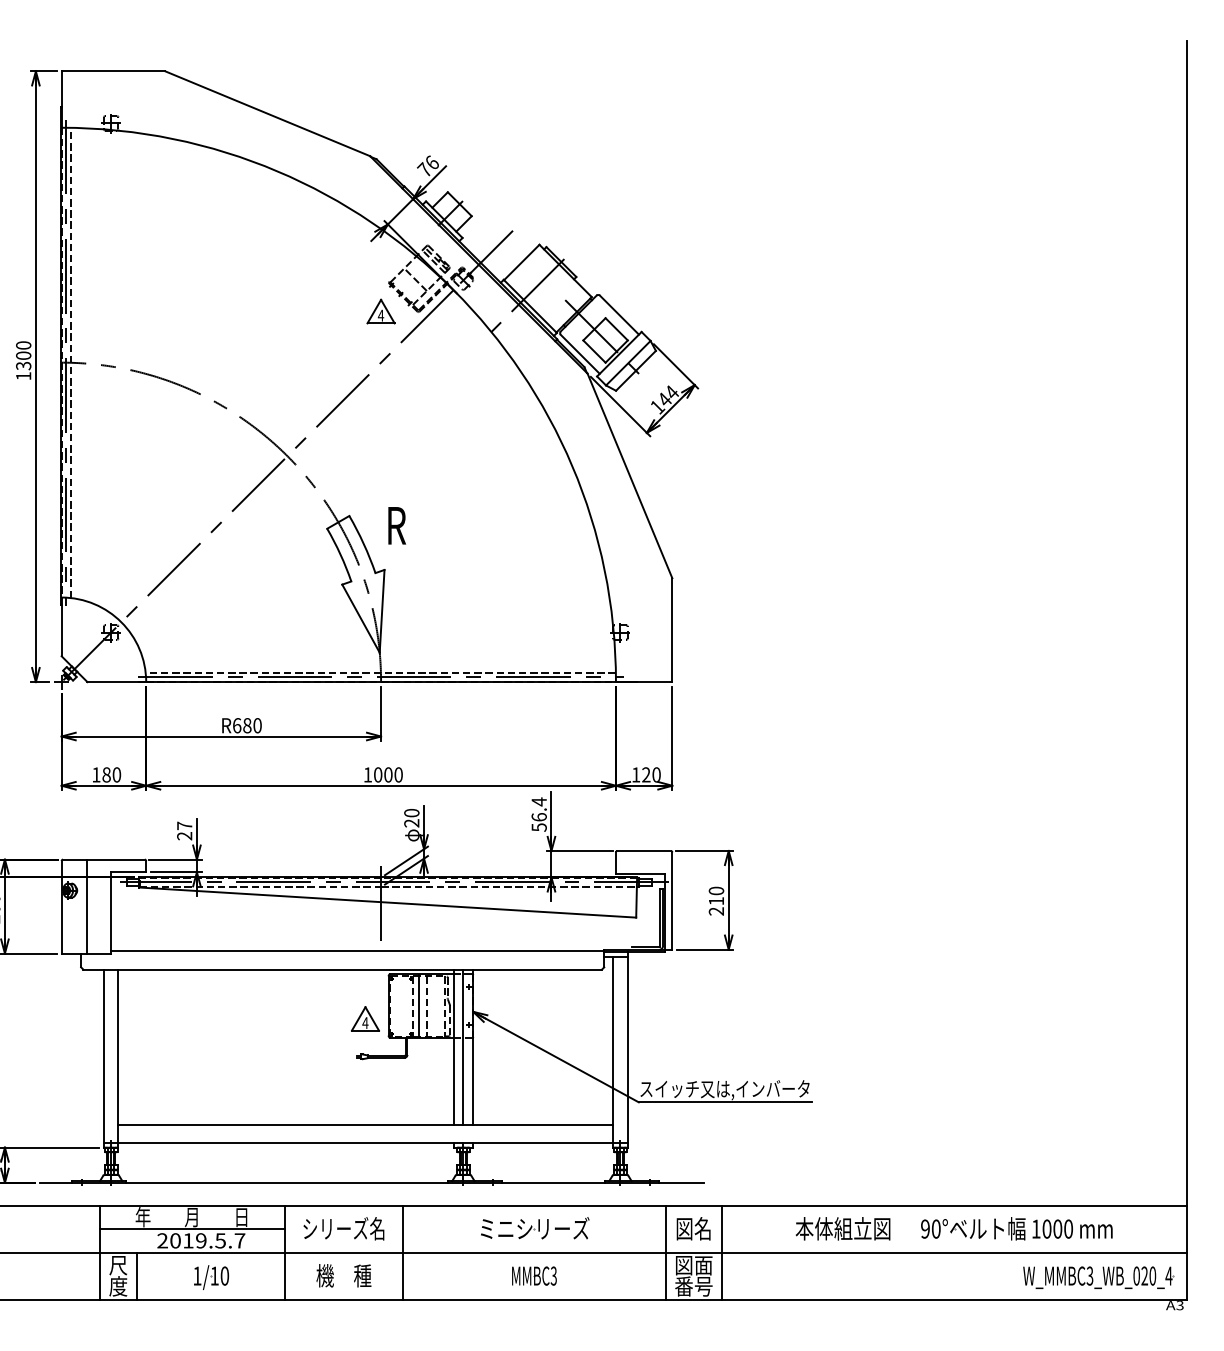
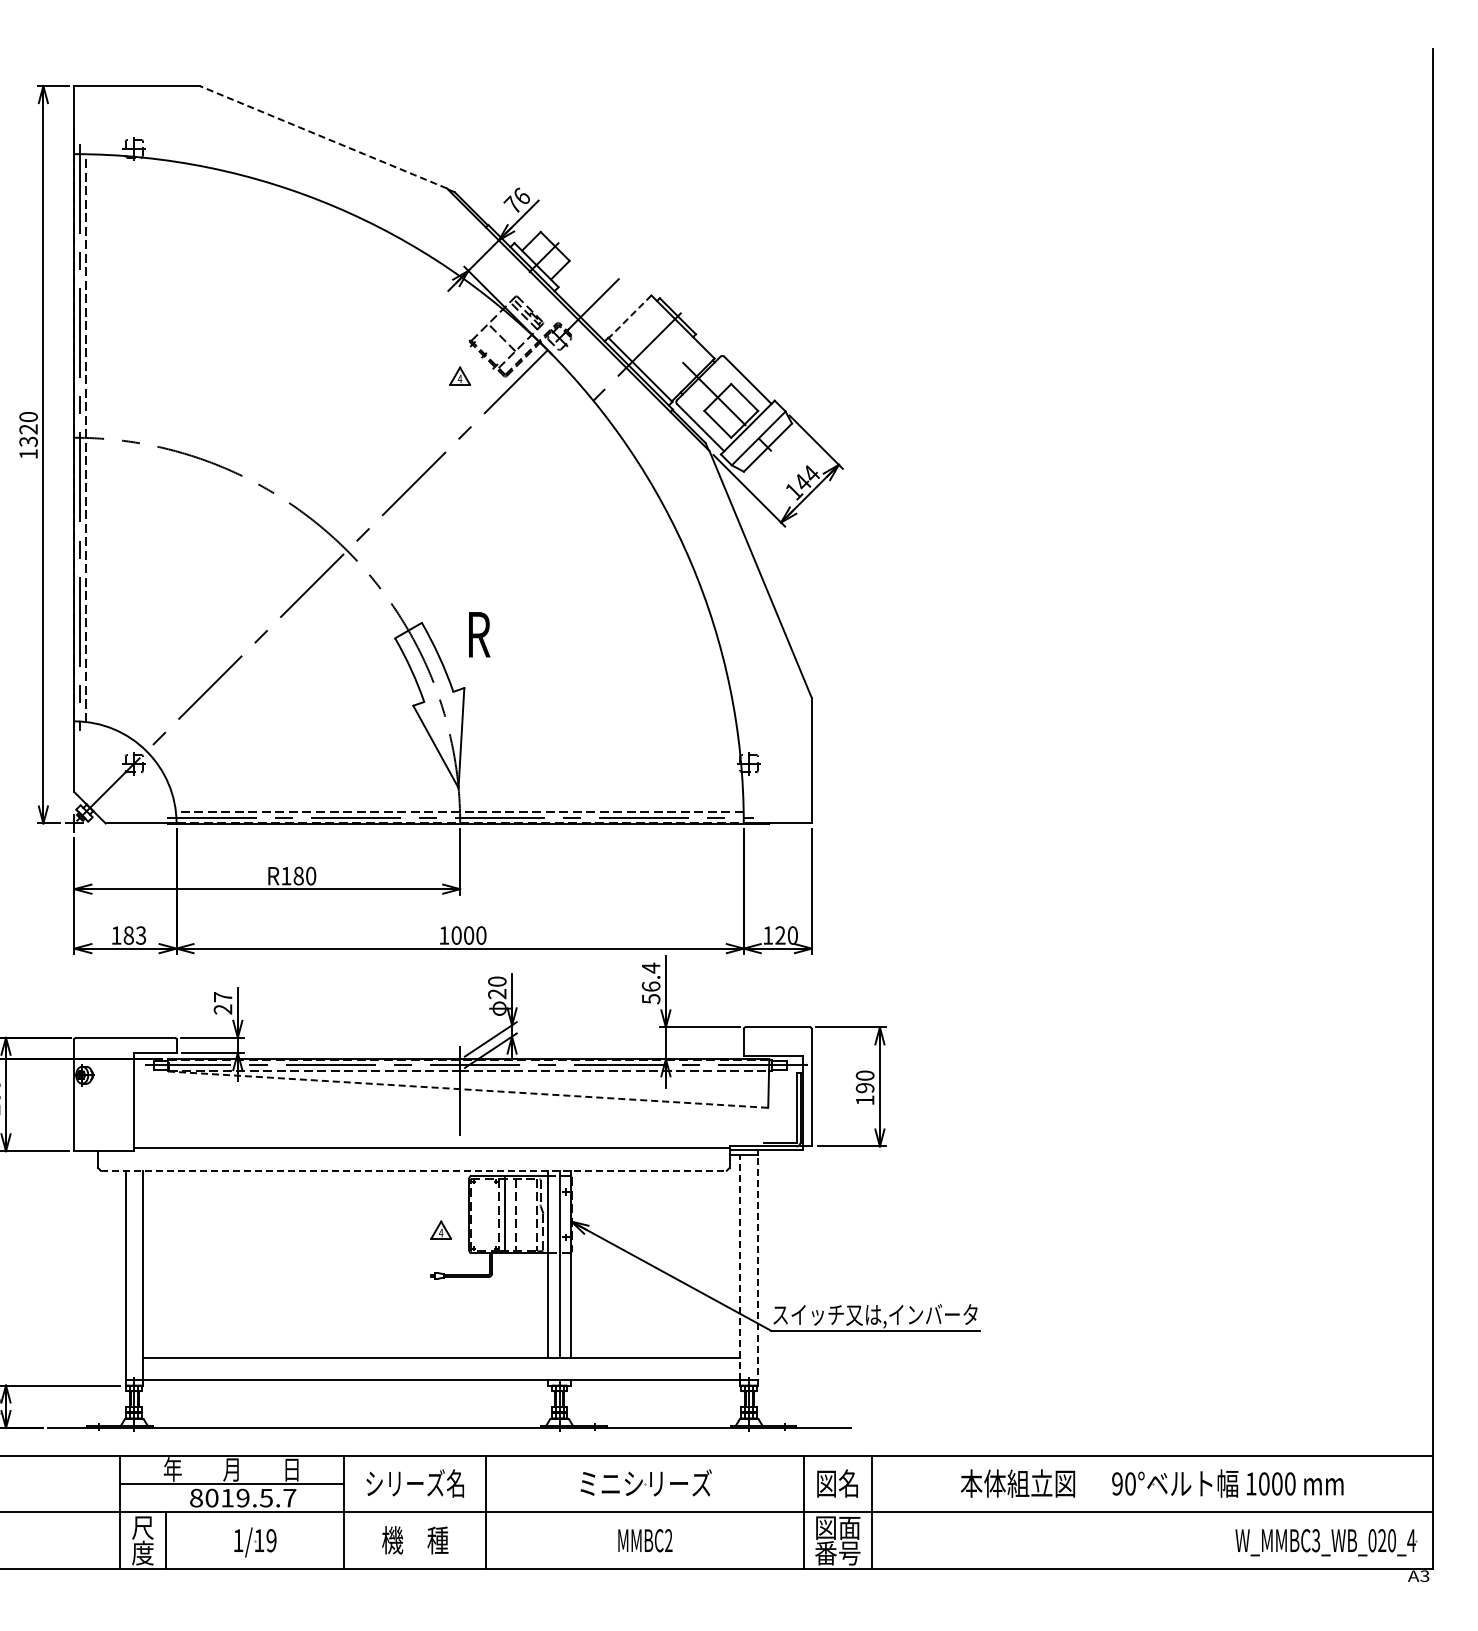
line: (267, 113) -> (323, 137), solid -> dashed
line: (521, 263) -> (629, 317), solid -> dashed
part: (380, 311) -> (459, 375), size x0.6
text: (23, 355) -> (28, 429), 1300 -> 1320
text: (237, 725) -> (286, 875), R680 -> R180
text: (116, 774) -> (140, 935), 180 -> 183
line: (387, 902) -> (468, 1089), solid -> dashed
line: (87, 906) -> (105, 1094), removed
text: (715, 906) -> (864, 1094), 210 -> 190
line: (342, 969) -> (413, 1170), solid -> dashed
part: (364, 1018) -> (440, 1229), size x0.6
line: (613, 1049) -> (740, 1267), solid -> dashed
line: (627, 1051) -> (757, 1269), solid -> dashed
text: (162, 1240) -> (196, 1497), 2019.5.7 -> 8019.5.7
text: (224, 1275) -> (271, 1540), 1/10 -> 1/19
text: (553, 1275) -> (668, 1540), MMBC3 -> MMBC2

